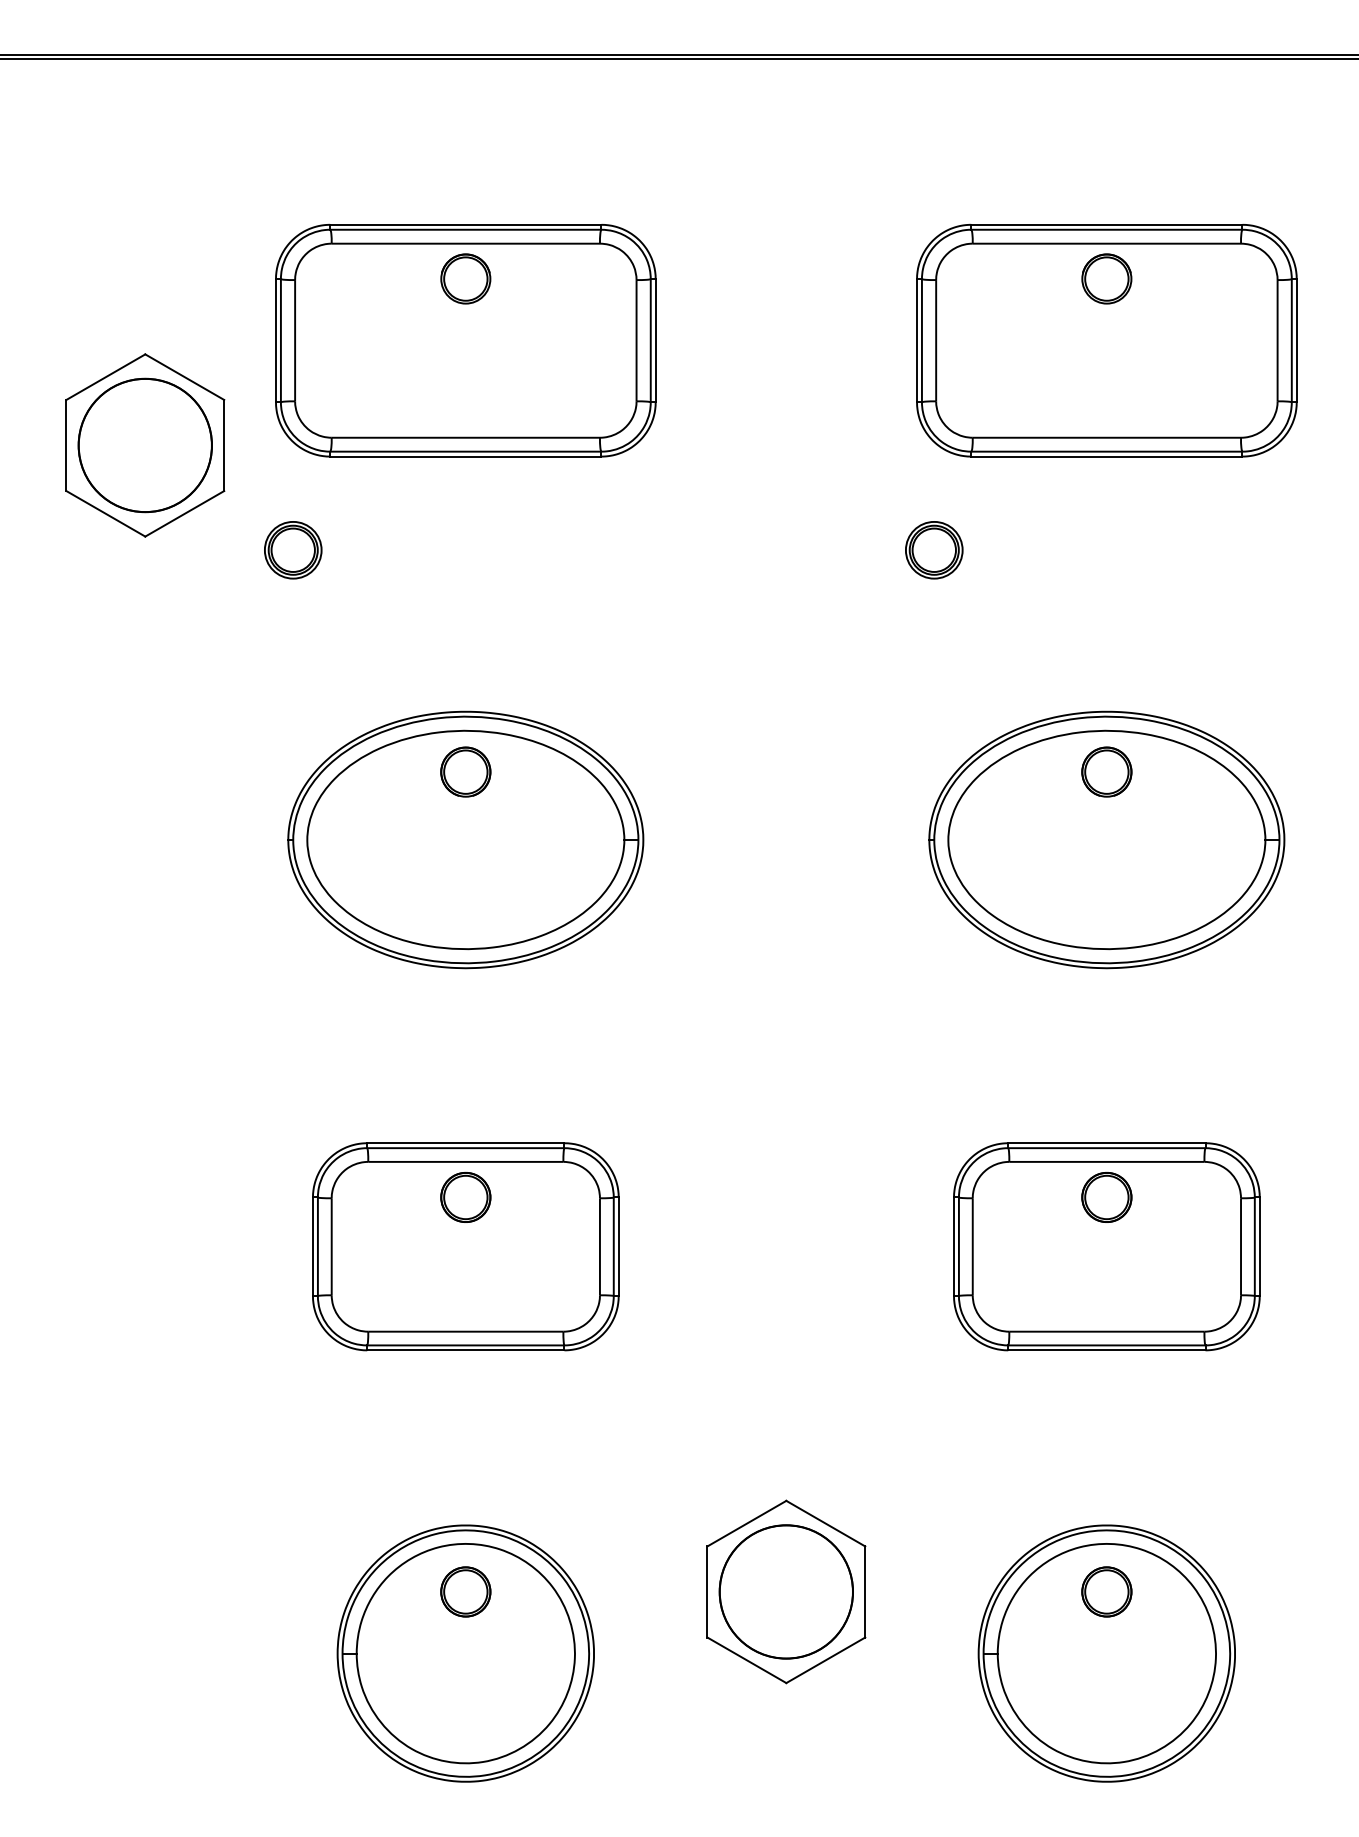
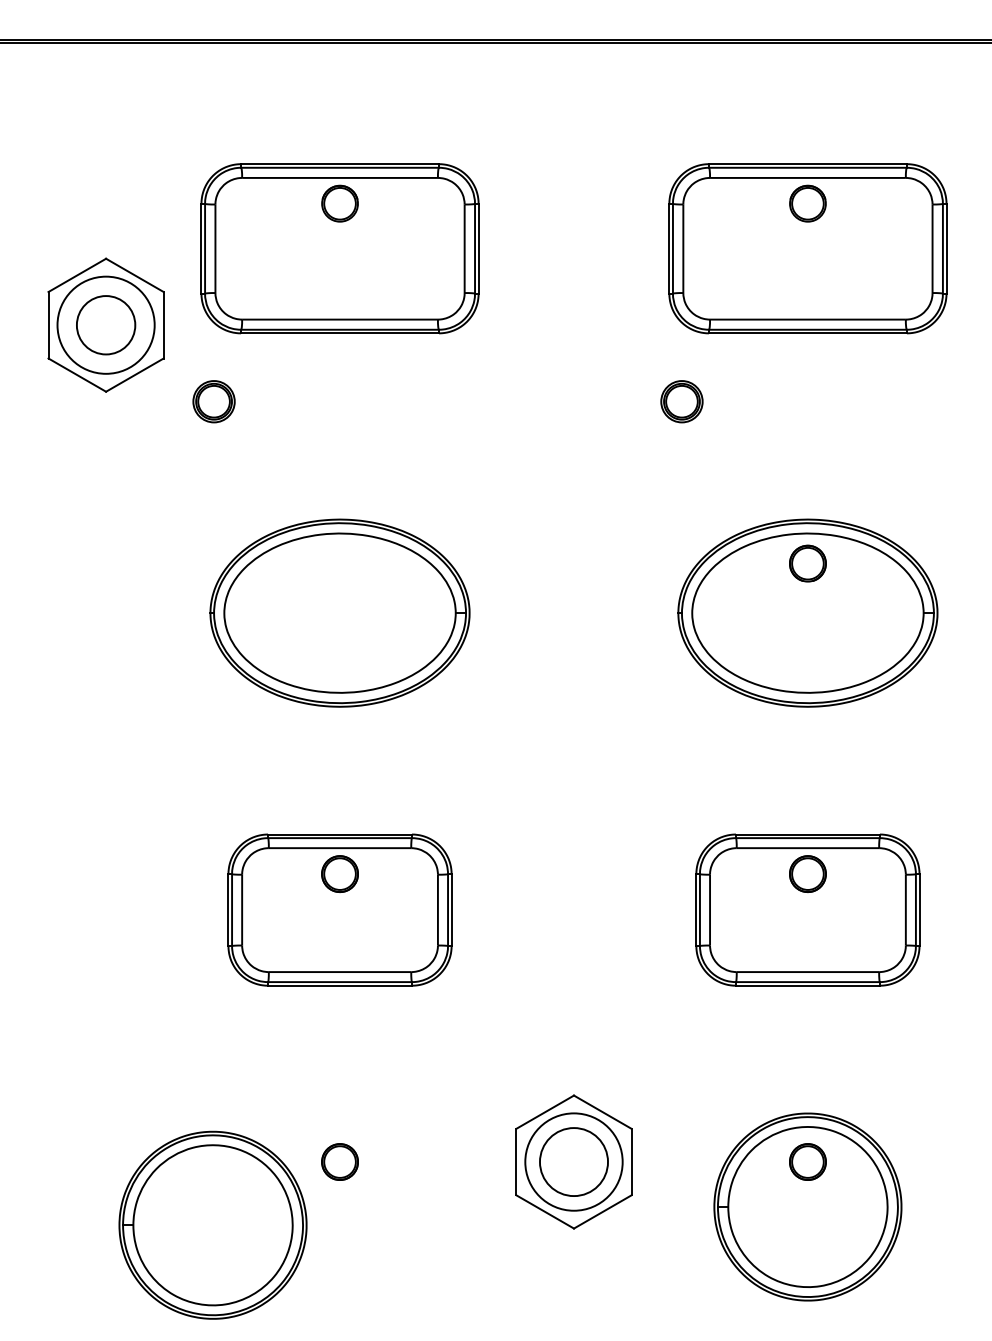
circle: (145, 445) -> (106, 325), size x0.6
part: (465, 771) -> (339, 563), removed
circle: (785, 1591) -> (573, 1161), size x0.7
part: (465, 1653) -> (212, 1225), moved

